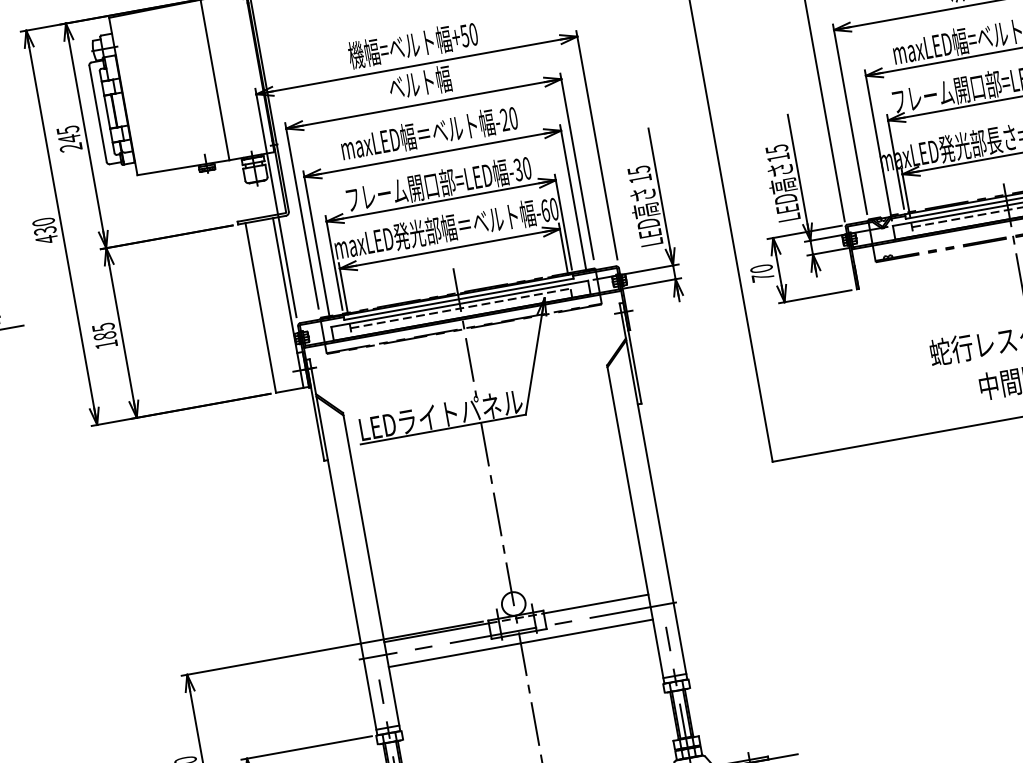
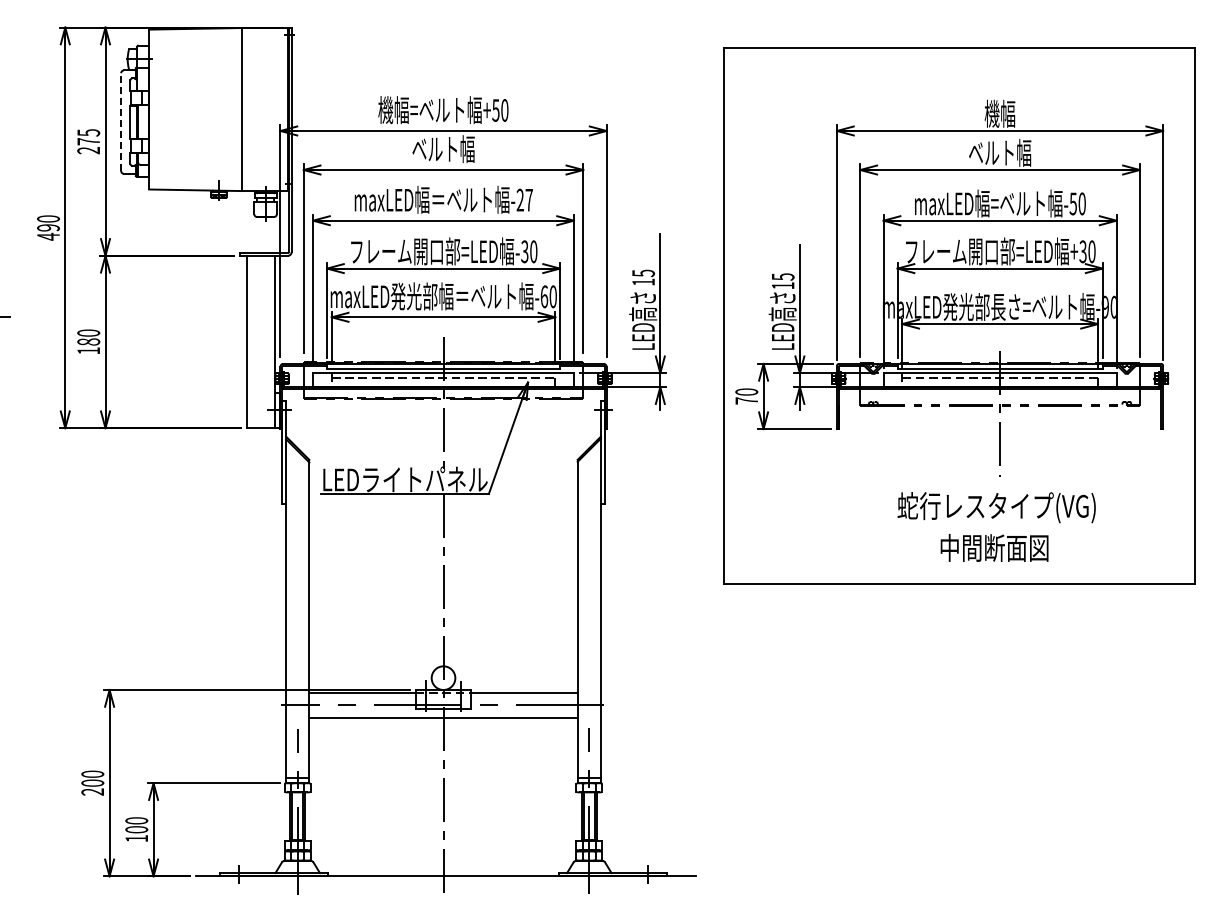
line: (98, 114) -> (121, 122), solid -> dashed
text: (512, 117) -> (528, 199), -20 -> -27
text: (69, 138) -> (88, 141), 245 -> 275
text: (45, 230) -> (48, 227), 430 -> 490
text: (103, 326) -> (88, 332), 185 -> 180

